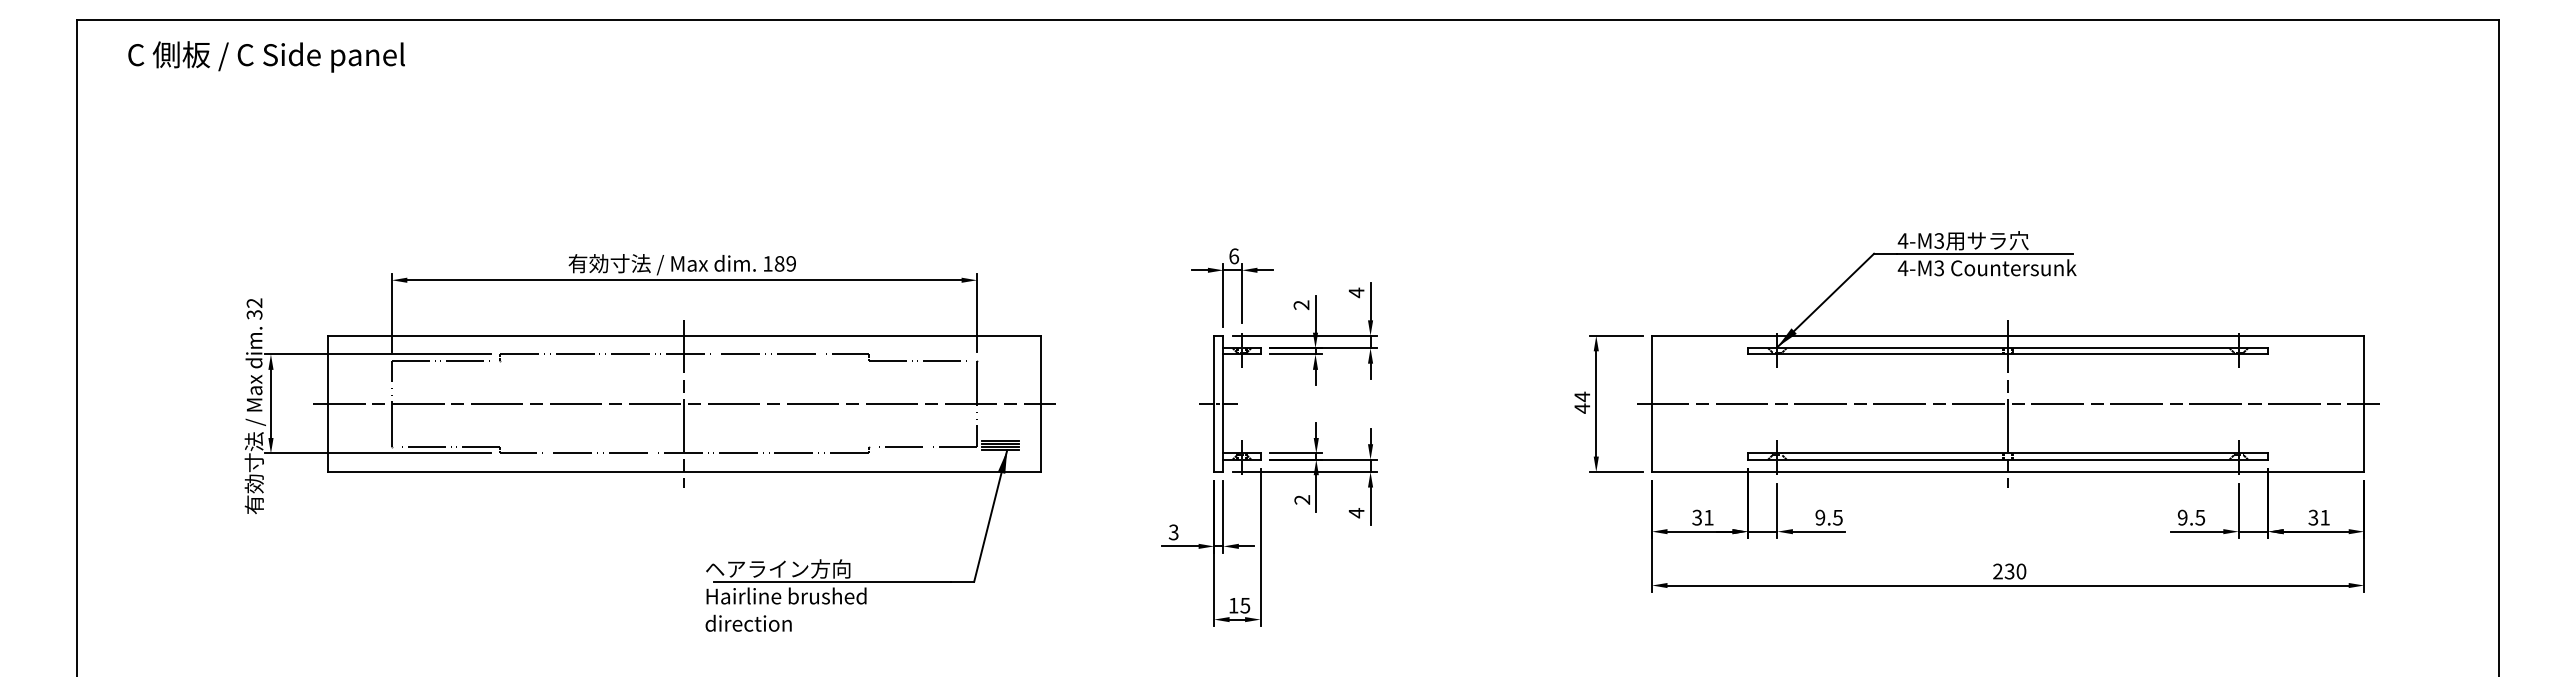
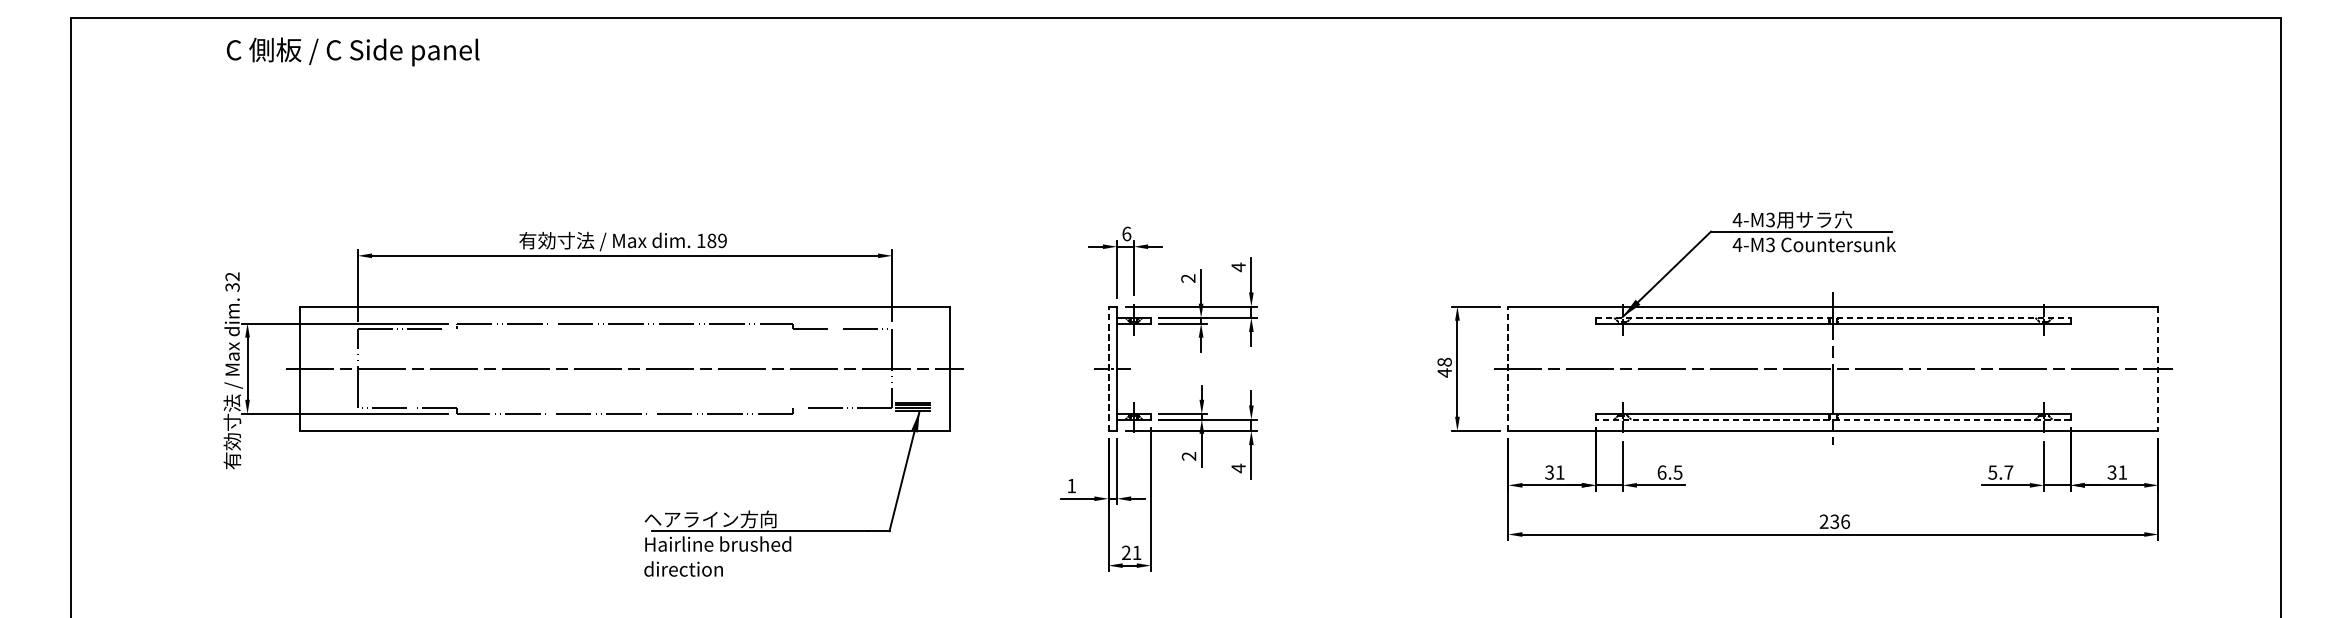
text: (266, 56) -> (353, 51), moved
line: (2008, 348) -> (1833, 318), solid -> dashed
text: (1582, 396) -> (1444, 361), 44 -> 48
line: (684, 403) -> (625, 368), removed
line: (1214, 403) -> (1108, 368), solid -> dashed
line: (1652, 403) -> (1508, 368), solid -> dashed
line: (2364, 404) -> (2158, 369), solid -> dashed
line: (2007, 459) -> (1832, 419), solid -> dashed
text: (1820, 517) -> (1662, 472), 9.5 -> 6.5
text: (2191, 517) -> (2000, 472), 9.5 -> 5.7
text: (1173, 532) -> (1071, 486), 3 -> 1
text: (2021, 571) -> (1845, 521), 230 -> 236
text: (1239, 605) -> (1131, 552), 15 -> 21

